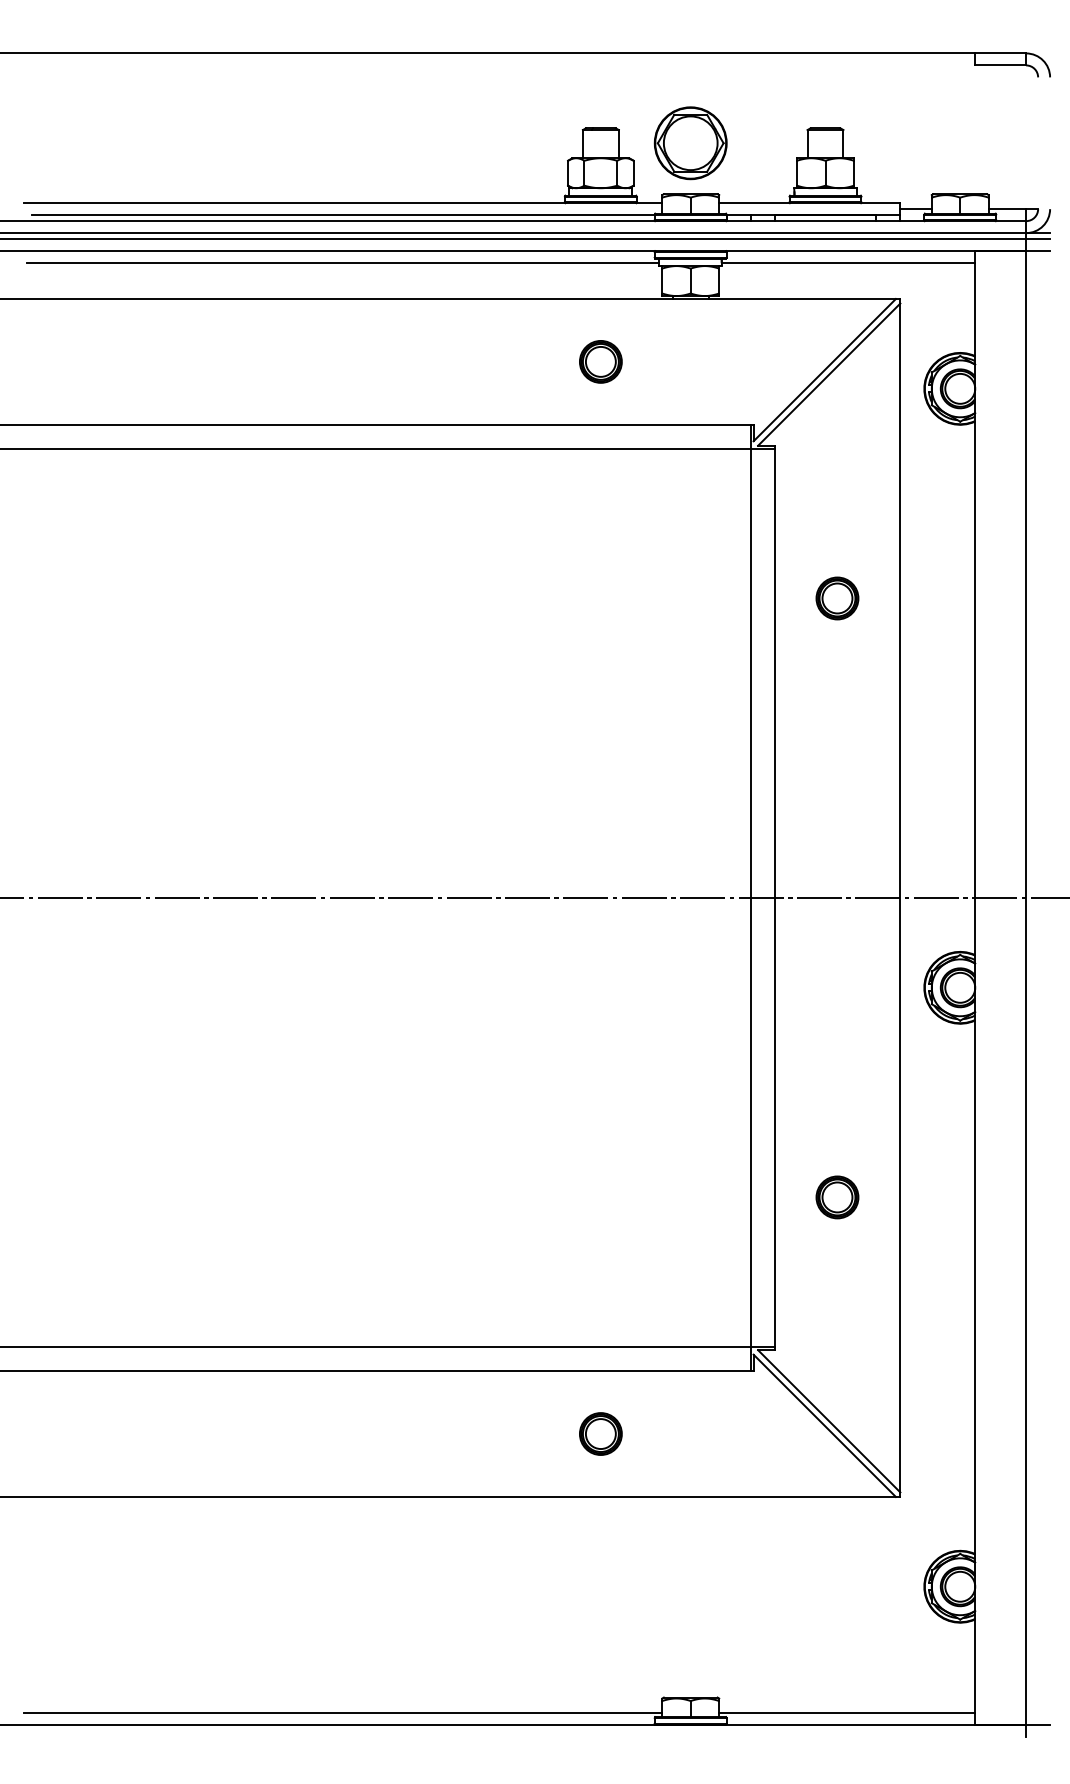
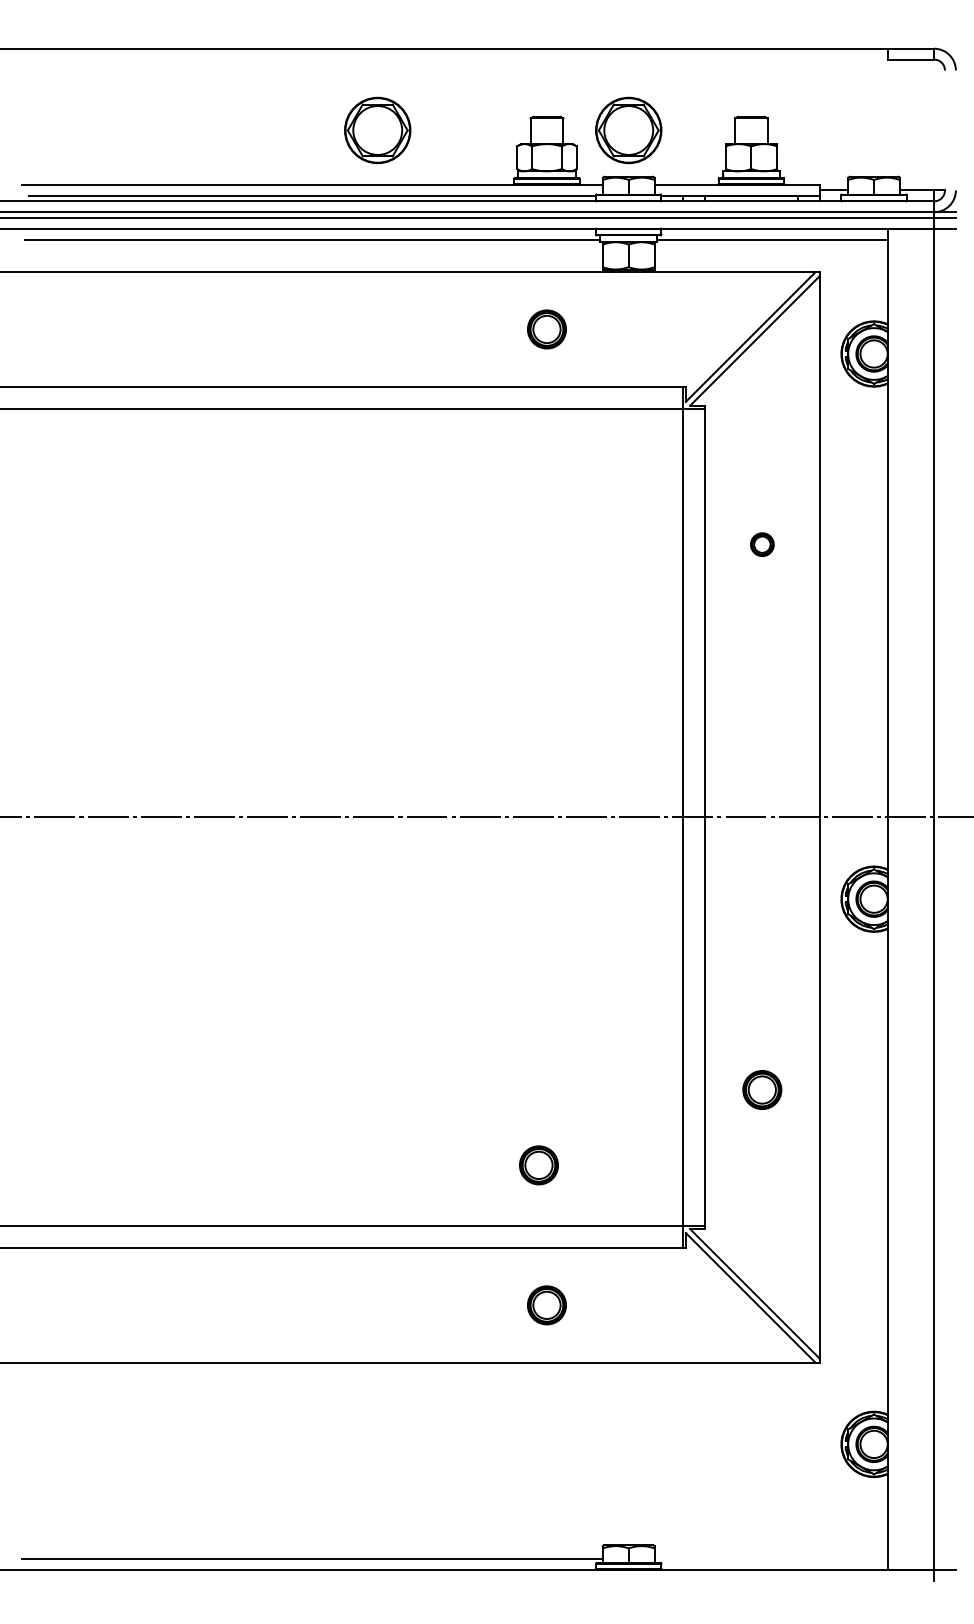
part: (414, 143) -> (377, 130), added
part: (837, 598) -> (762, 544), size x0.6
part: (591, 1280) -> (538, 1165), added
line: (846, 1712) -> (770, 1558), removed

